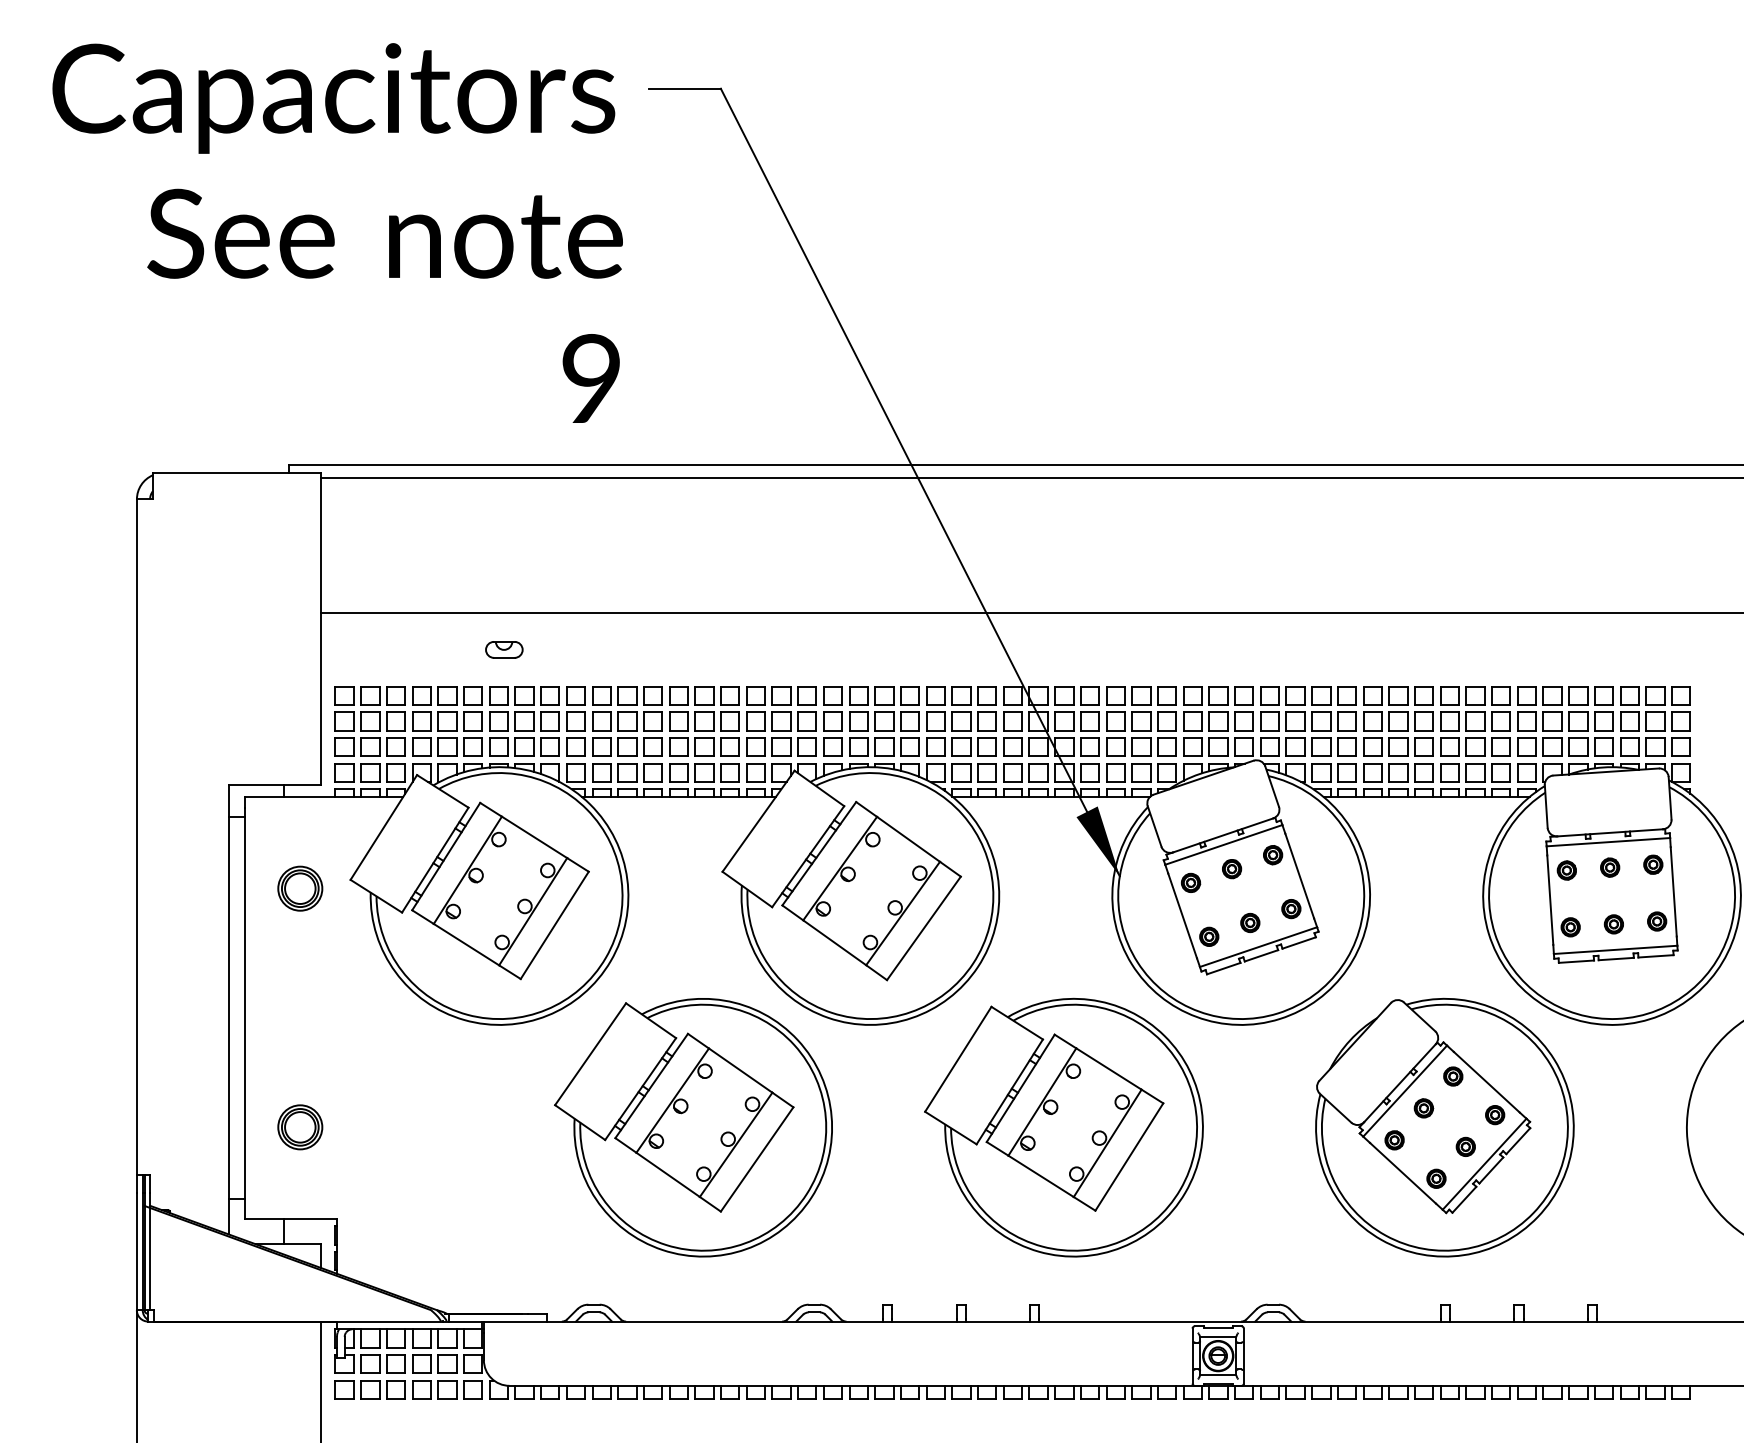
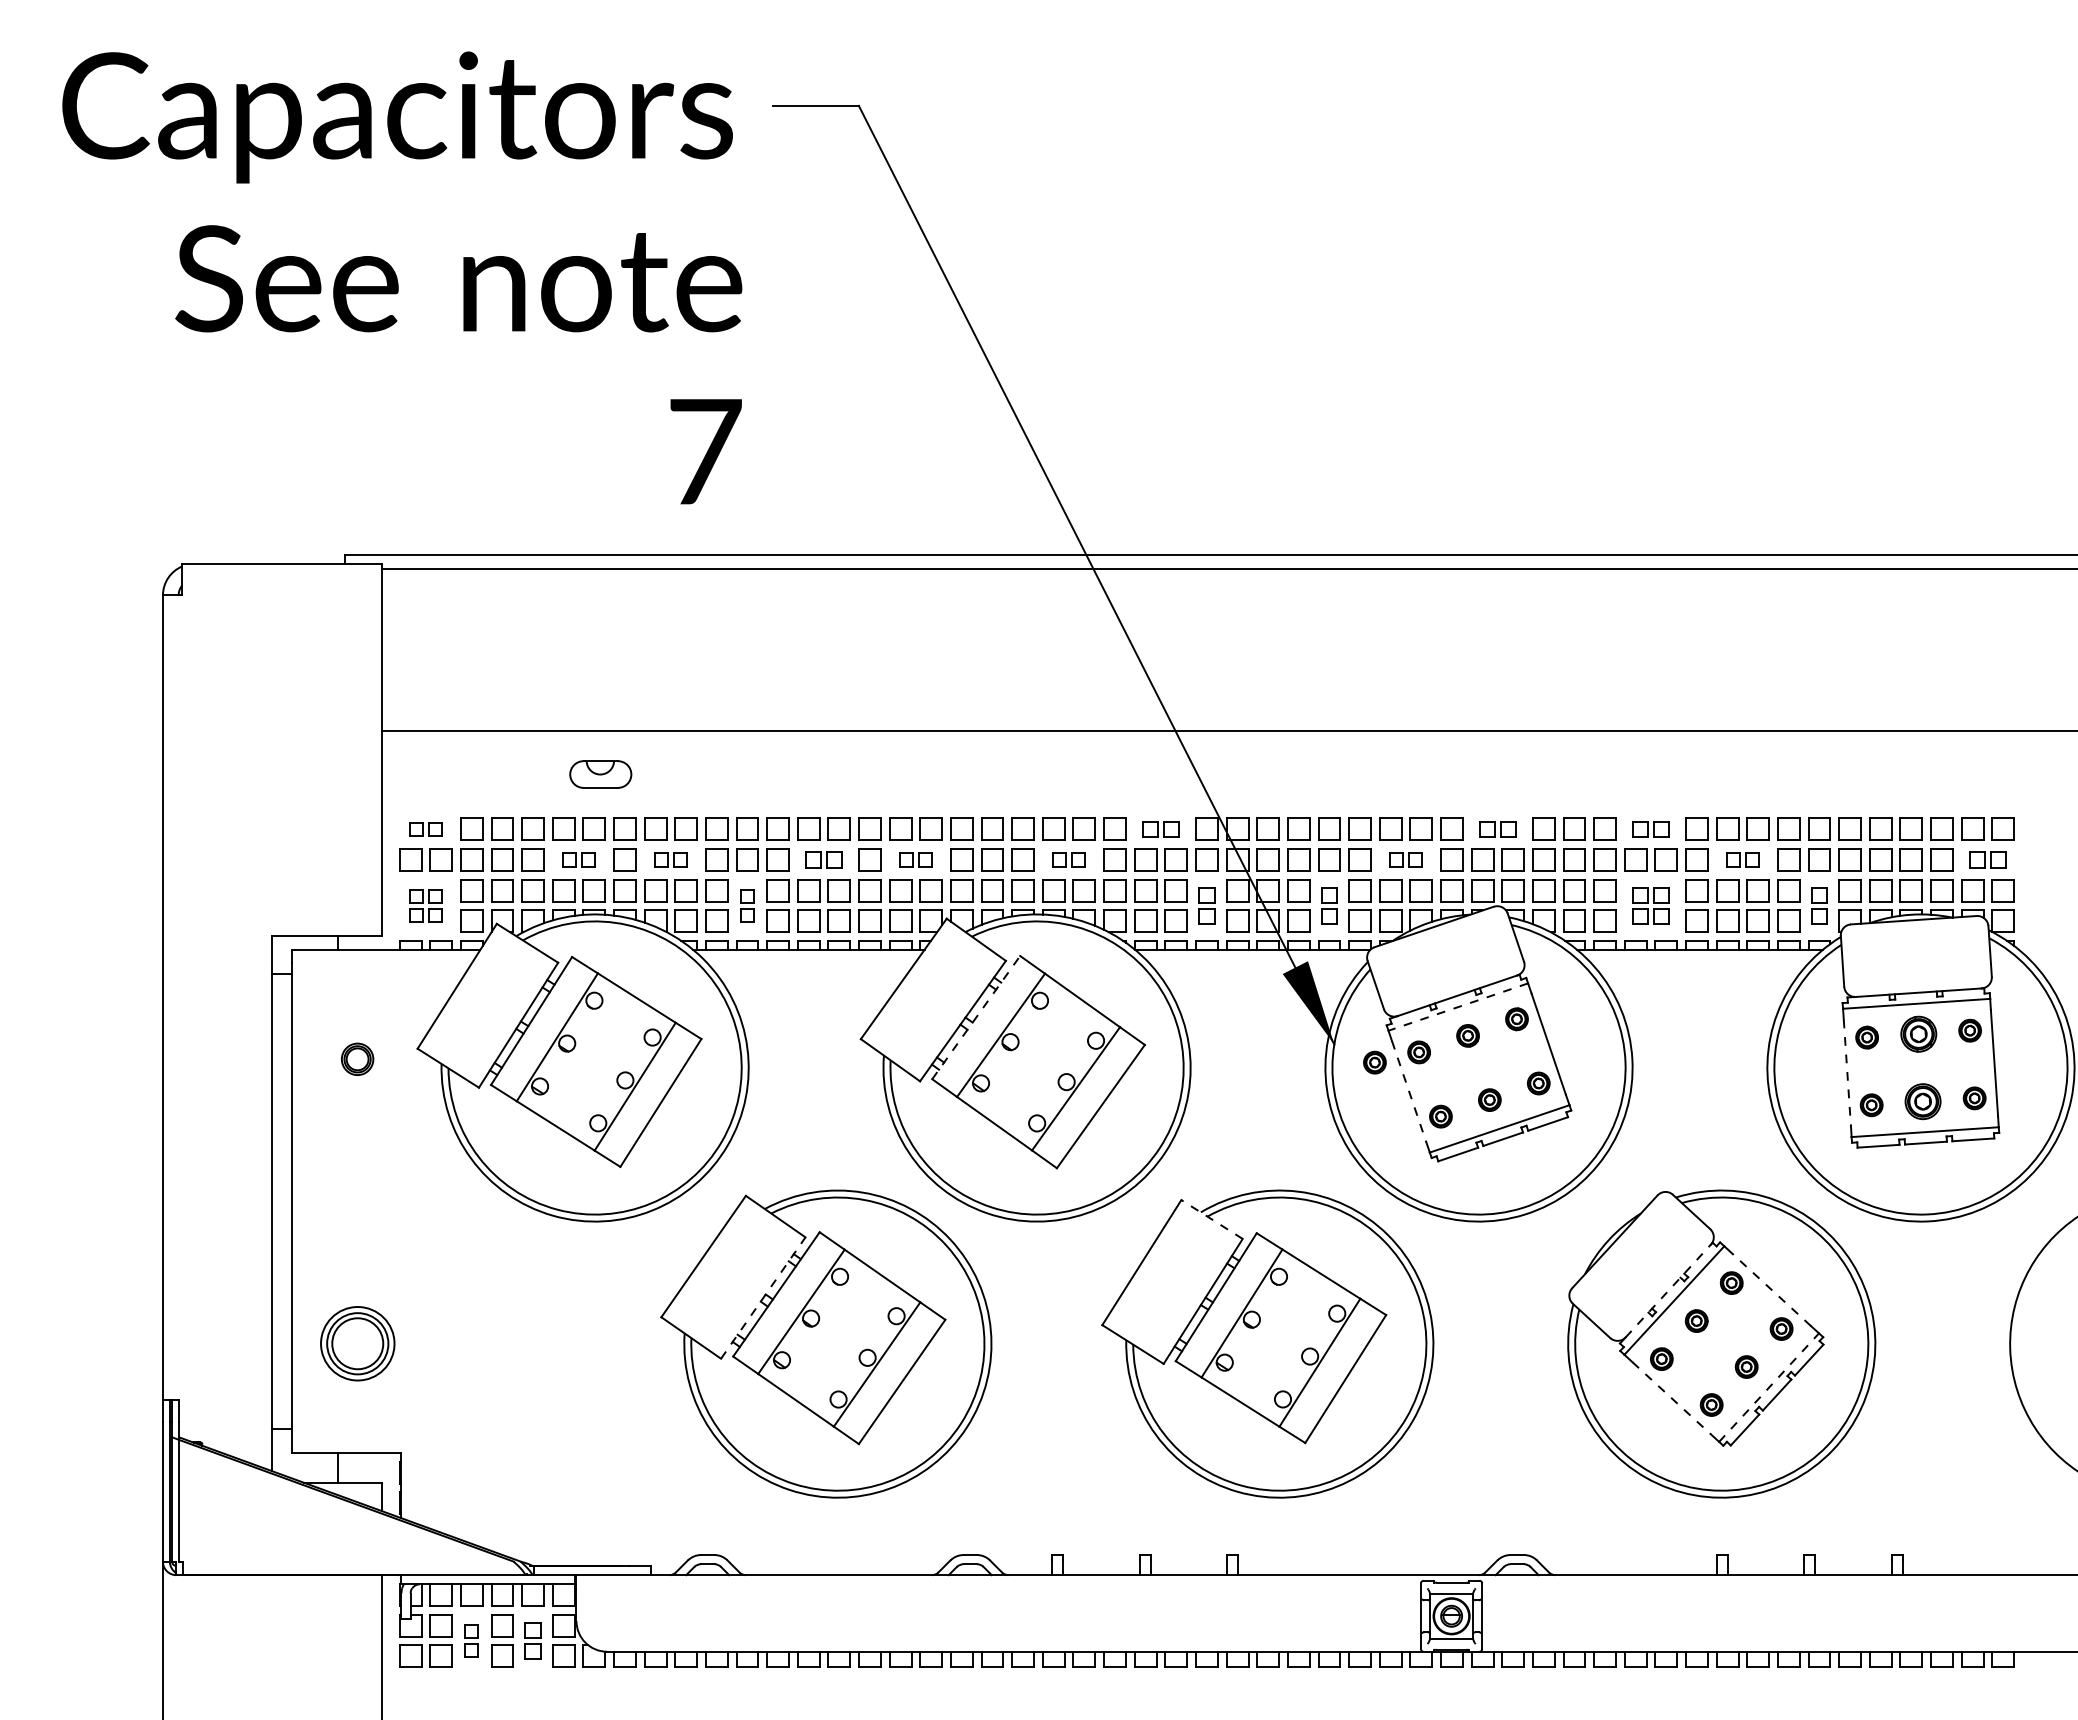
text: (592, 378) -> (705, 451), 9 -> 7
part: (504, 649) -> (600, 774), size x1.4
part: (357, 695) -> (425, 828), size x0.6
part: (973, 695) -> (1160, 828), size x0.7
part: (1256, 695) -> (1497, 828), size x0.7
part: (1385, 695) -> (1650, 828), size x0.7
part: (485, 721) -> (578, 859), size x0.6
part: (562, 721) -> (670, 859), size x0.6
part: (691, 721) -> (823, 859), size x0.7
part: (768, 721) -> (915, 859), size x0.6
part: (896, 721) -> (1068, 859), size x0.6
part: (1179, 721) -> (1405, 859), size x0.6
part: (1462, 721) -> (1742, 859), size x0.6
part: (1667, 721) -> (1987, 859), size x0.7
part: (357, 759) -> (425, 905), size x0.6
part: (627, 759) -> (747, 905), size x0.6
part: (1012, 759) -> (1206, 905), size x0.7
part: (1115, 759) -> (1329, 905), size x0.7
part: (1385, 759) -> (1650, 905), size x0.7
part: (1526, 759) -> (1819, 905), size x0.7
line: (1224, 845) -> (1458, 1007), solid -> dashed
line: (819, 853) -> (976, 1017), solid -> dashed
part: (1609, 867) -> (1918, 1033), size x1.6
part: (300, 888) -> (357, 1059), size x0.6
part: (1153, 891) -> (1374, 1062), added
line: (1550, 900) -> (1847, 1073), solid -> dashed
line: (1182, 916) -> (1409, 1092), solid -> dashed
part: (1614, 924) -> (1923, 1101), size x1.6
line: (1016, 1023) -> (1211, 1219), solid -> dashed
line: (1486, 1081) -> (1771, 1289), solid -> dashed
line: (1400, 1083) -> (1668, 1291), solid -> dashed
line: (640, 1089) -> (763, 1298), solid -> dashed
part: (300, 1127) -> (357, 1343), size x1.4
line: (1484, 1164) -> (1769, 1387), solid -> dashed
line: (1403, 1173) -> (1672, 1398), solid -> dashed
part: (395, 1376) -> (471, 1640), size x0.6
part: (446, 1376) -> (532, 1640), size x0.7

